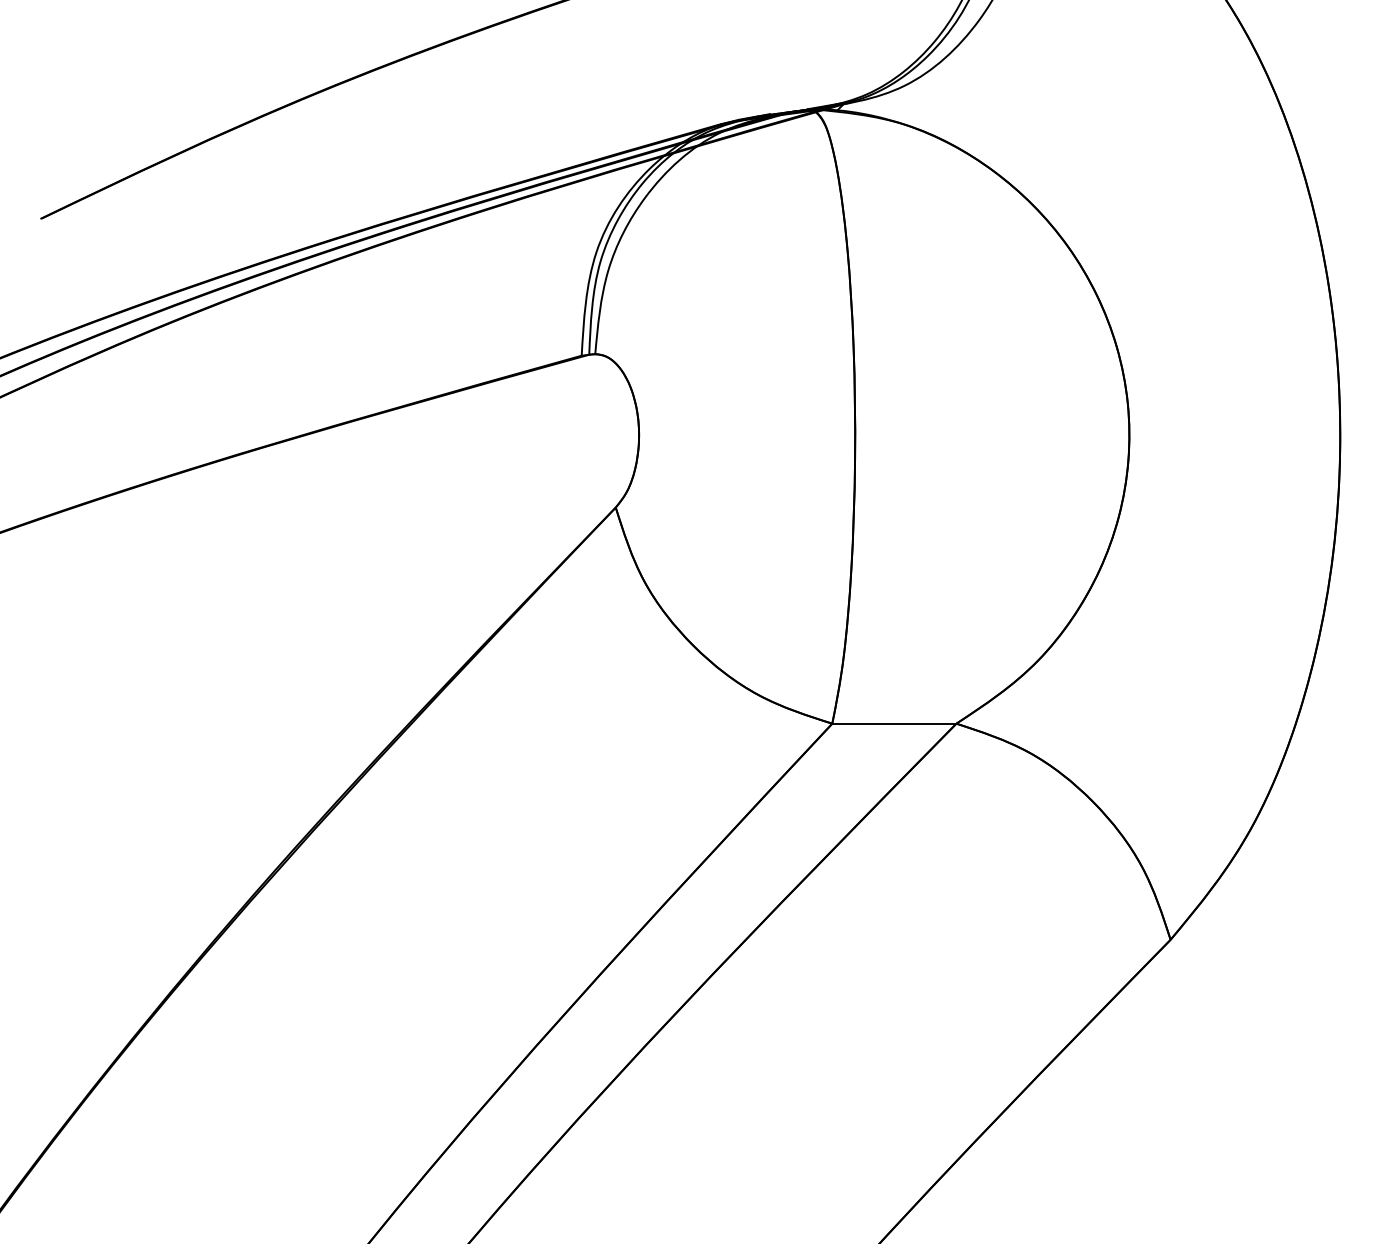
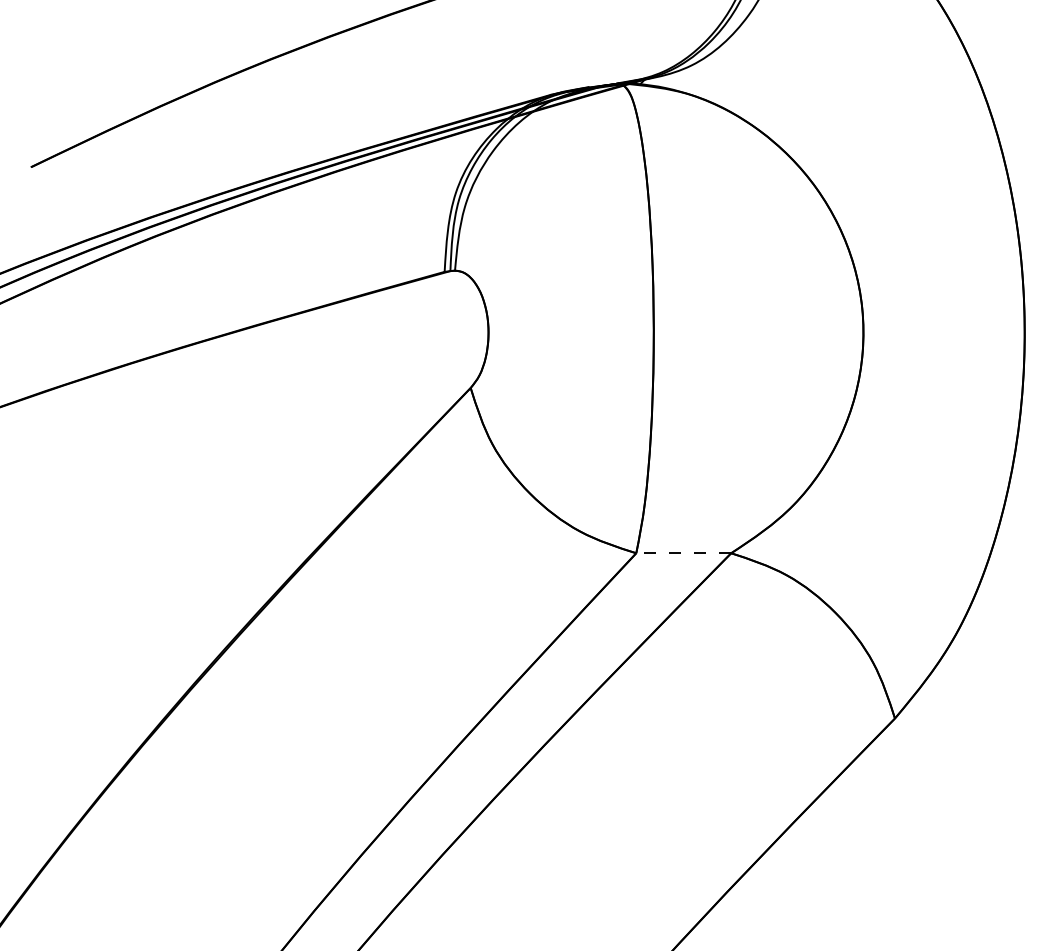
line: (894, 724) -> (683, 553), solid -> dashed

